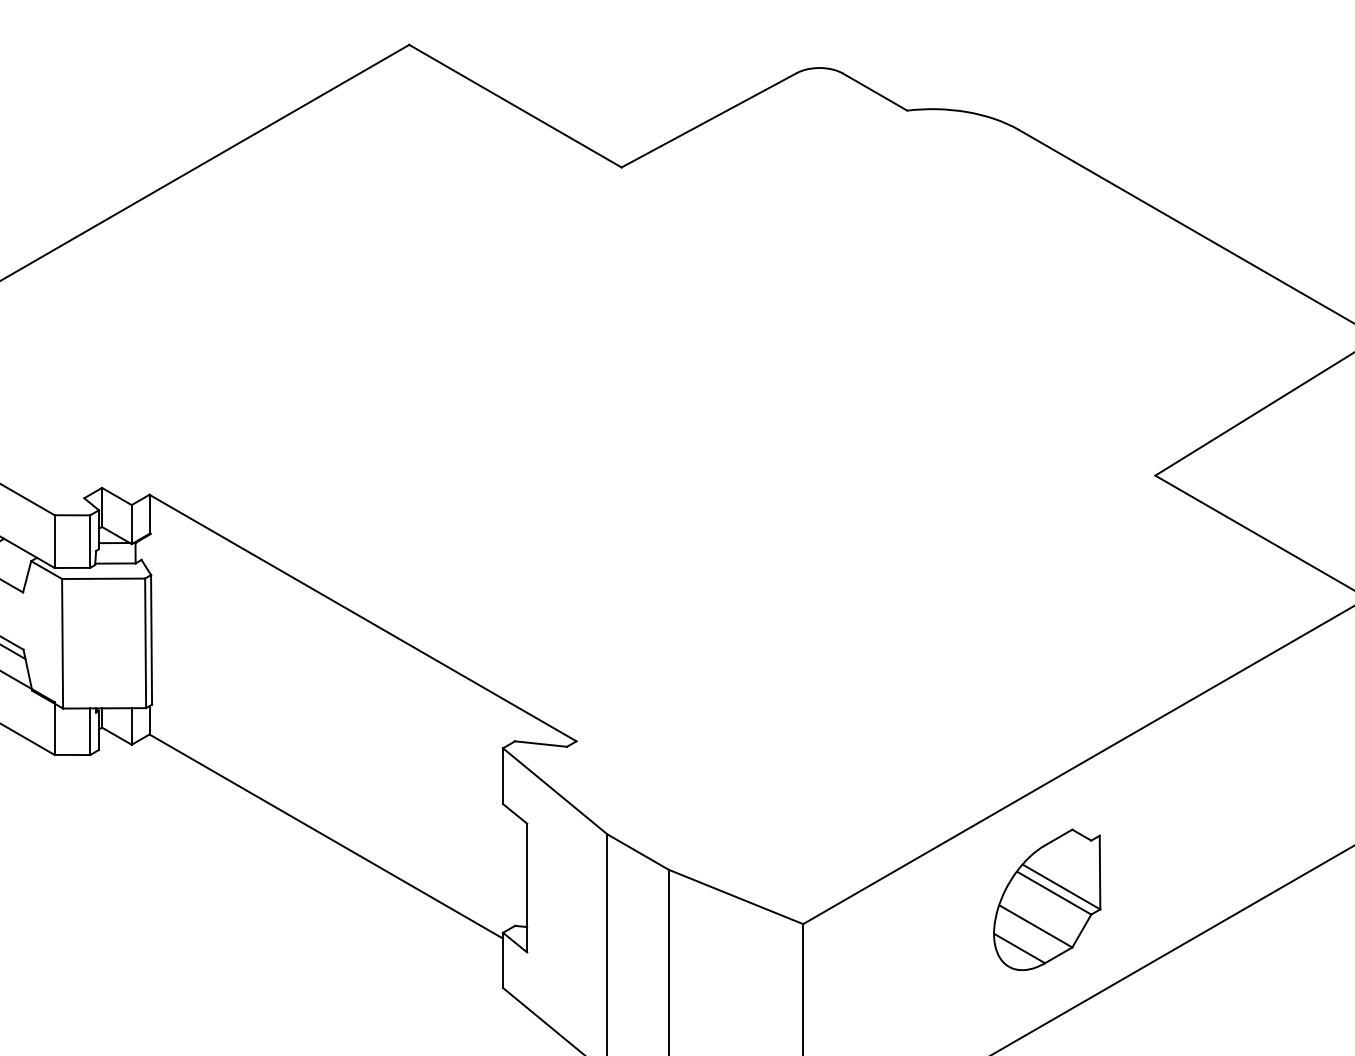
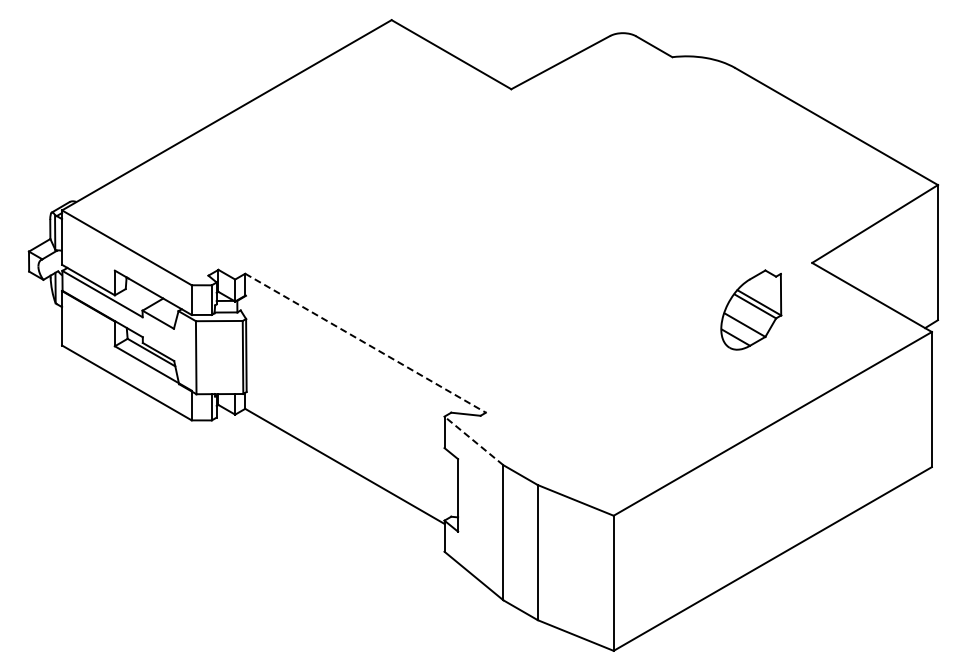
line: (362, 618) -> (365, 343), solid -> dashed
line: (554, 790) -> (473, 440), solid -> dashed
part: (1047, 898) -> (751, 309), moved

